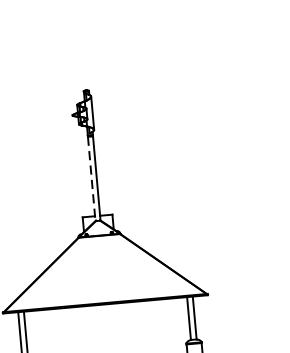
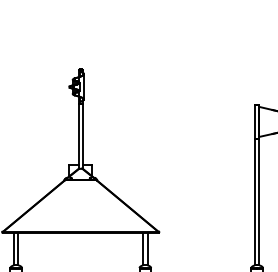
line: (91, 180) -> (78, 137), dashed -> solid

